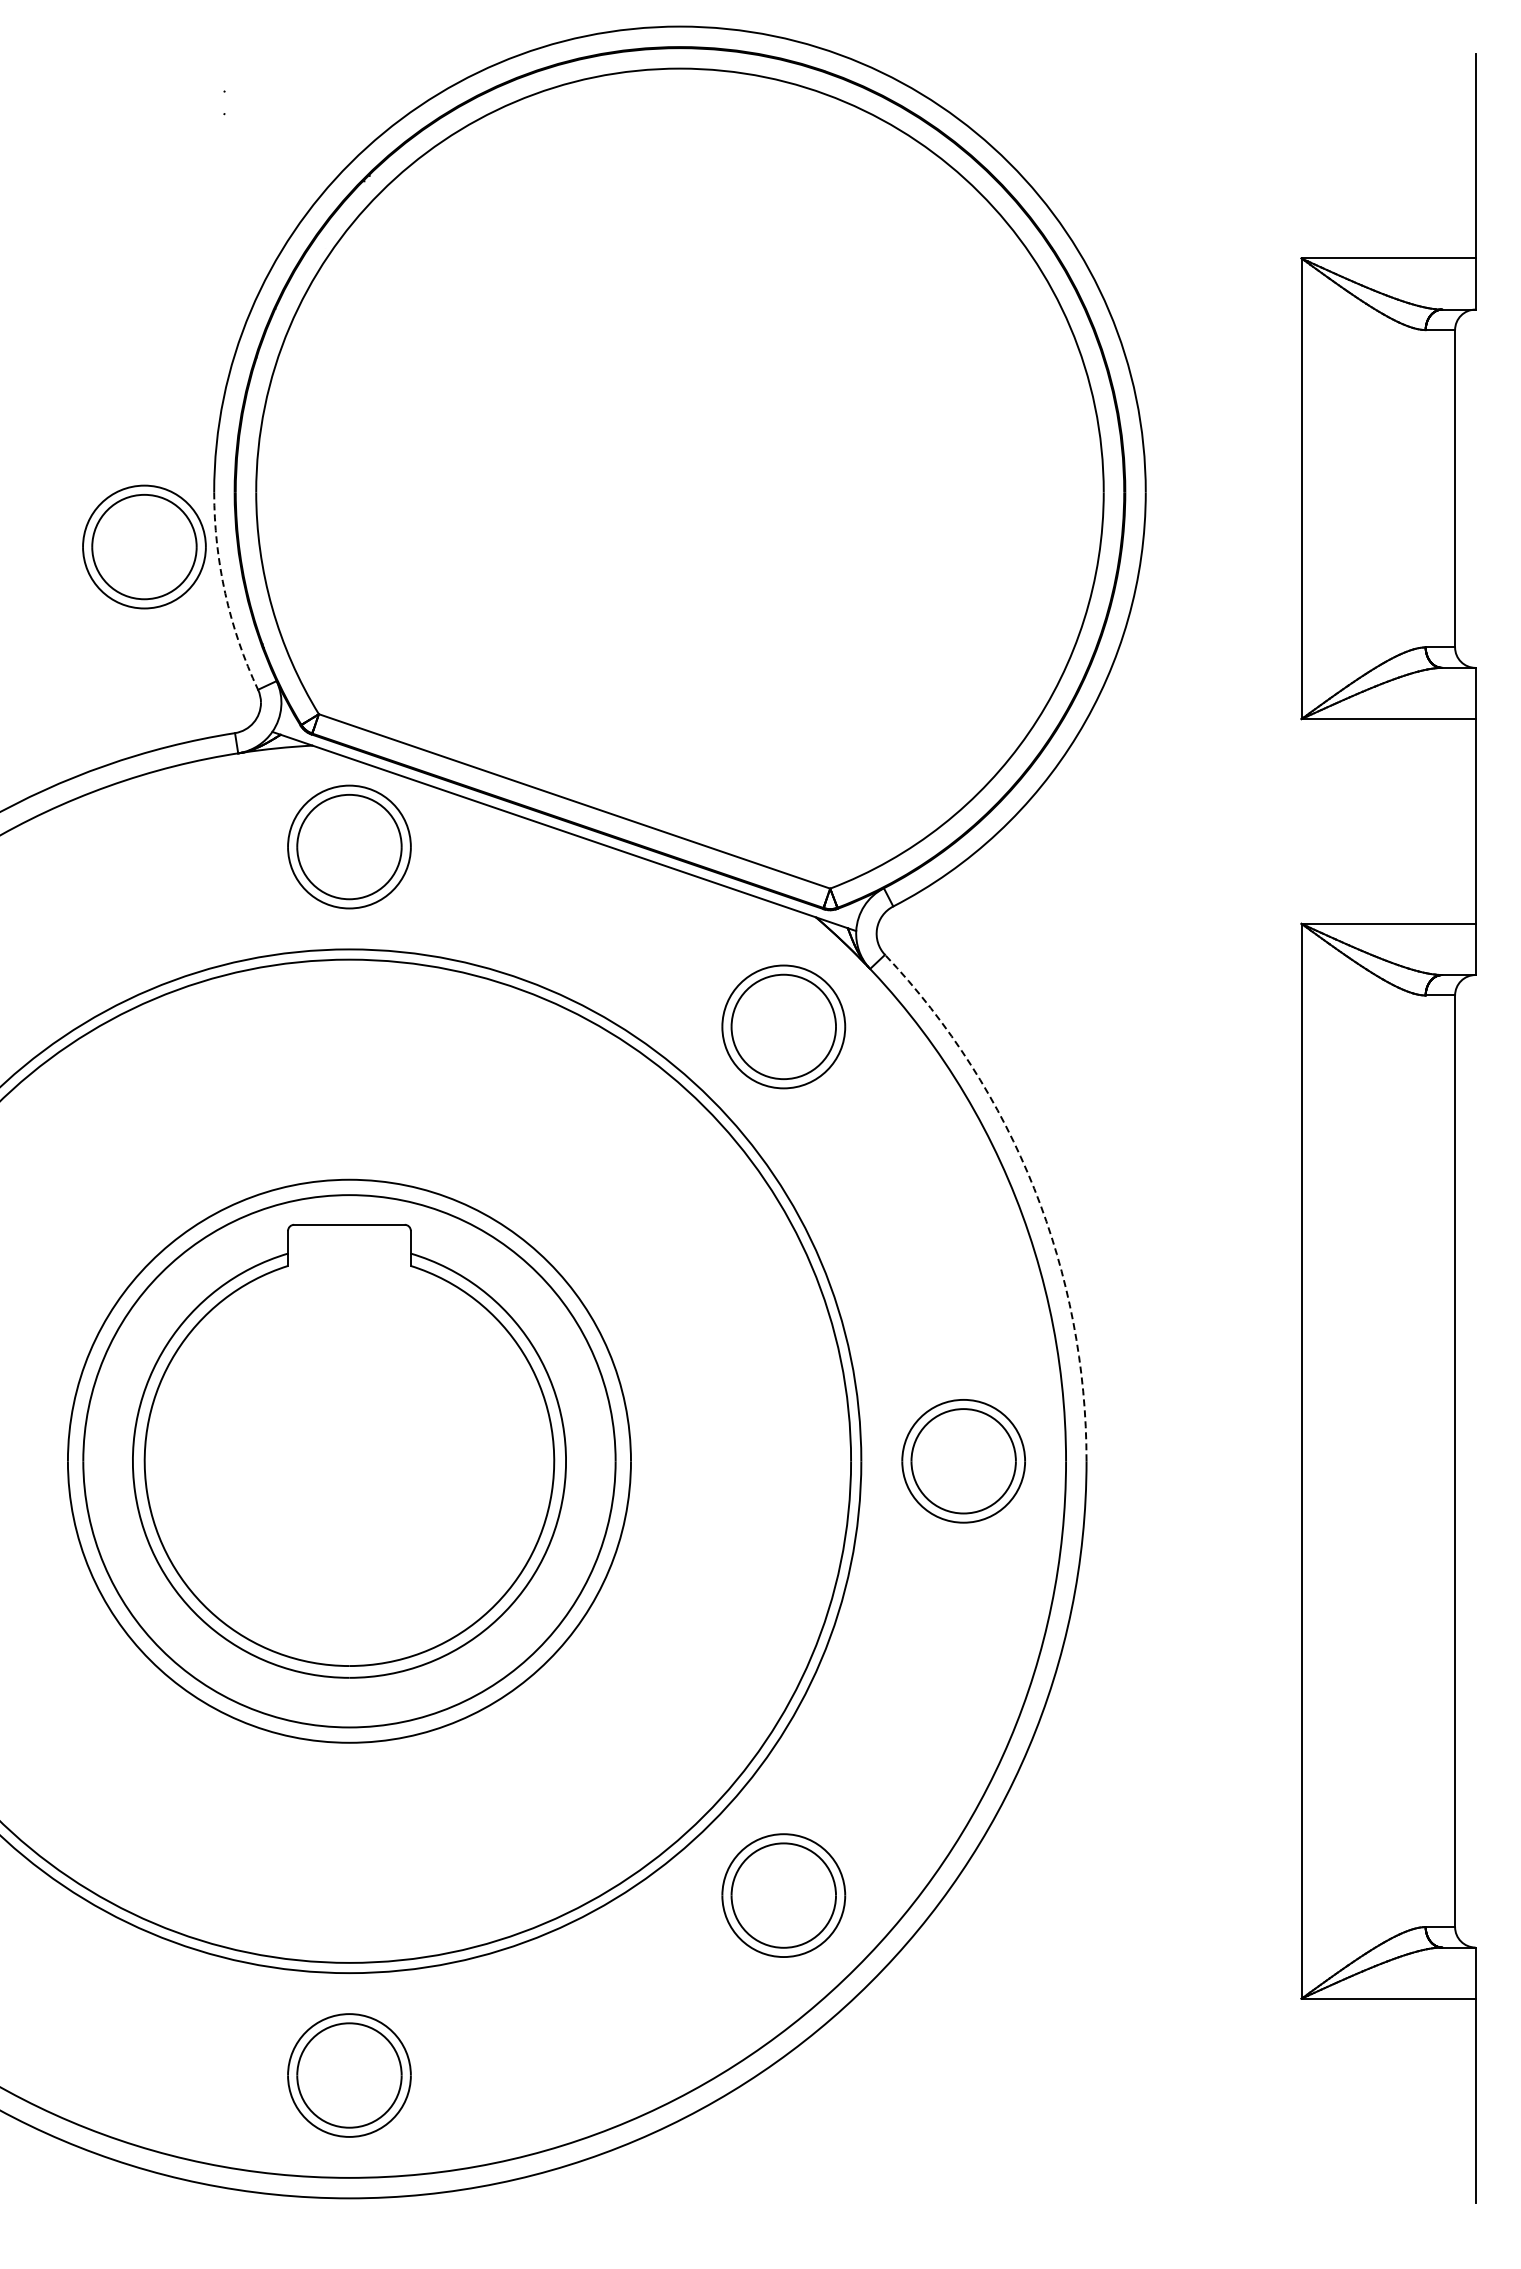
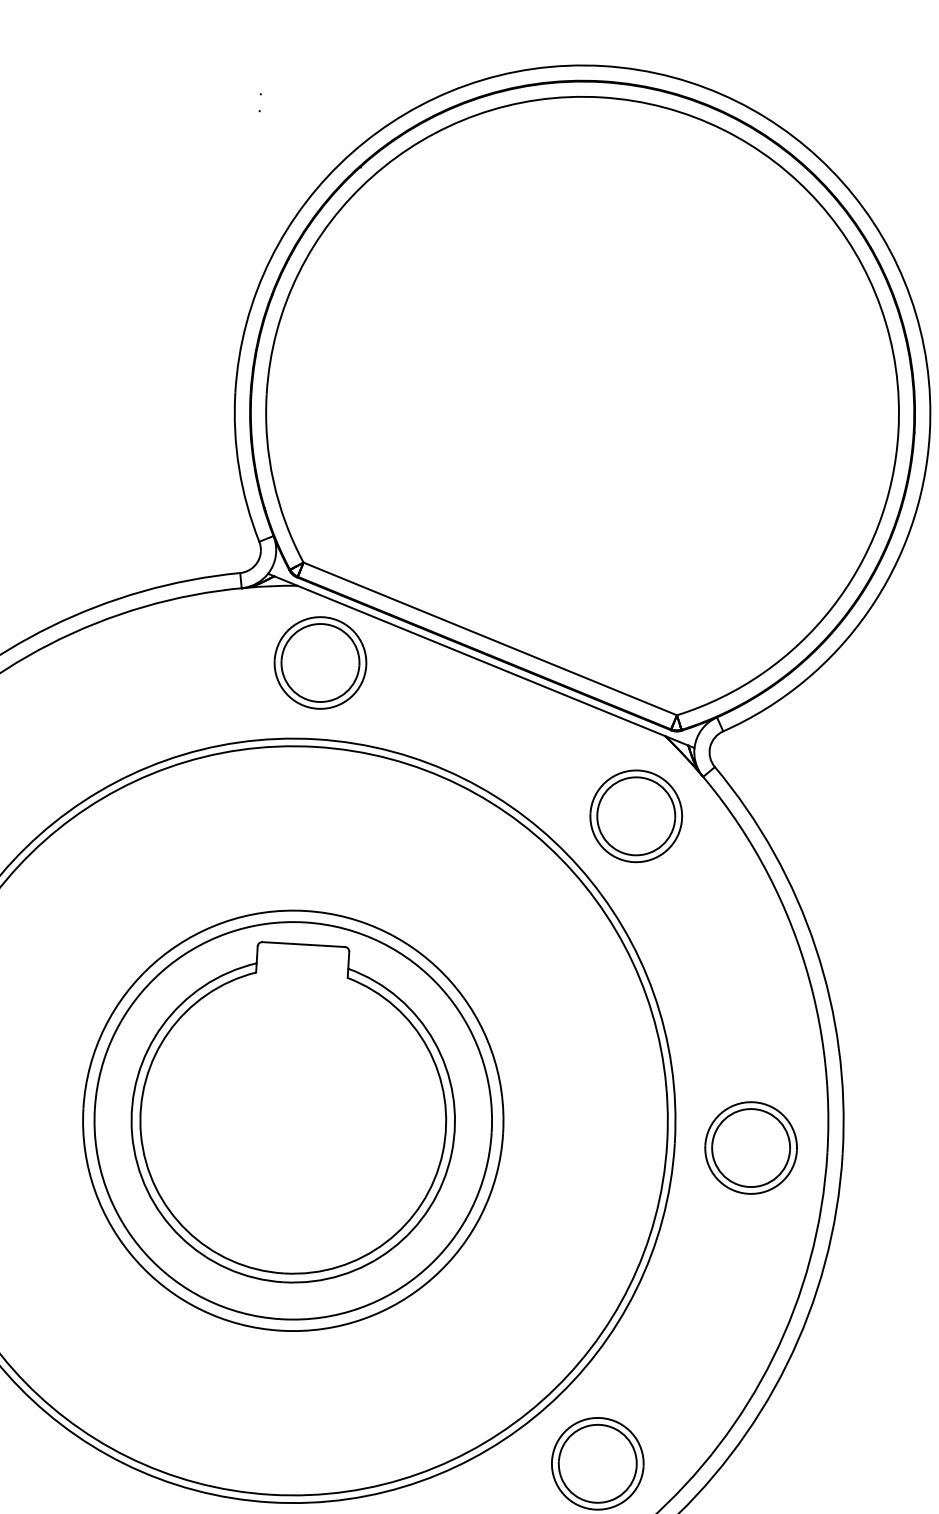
part: (144, 546) -> (181, 429), removed
arc: (225, 593) -> (239, 468), dashed -> solid
arc: (1034, 1188) -> (815, 947), dashed -> solid

